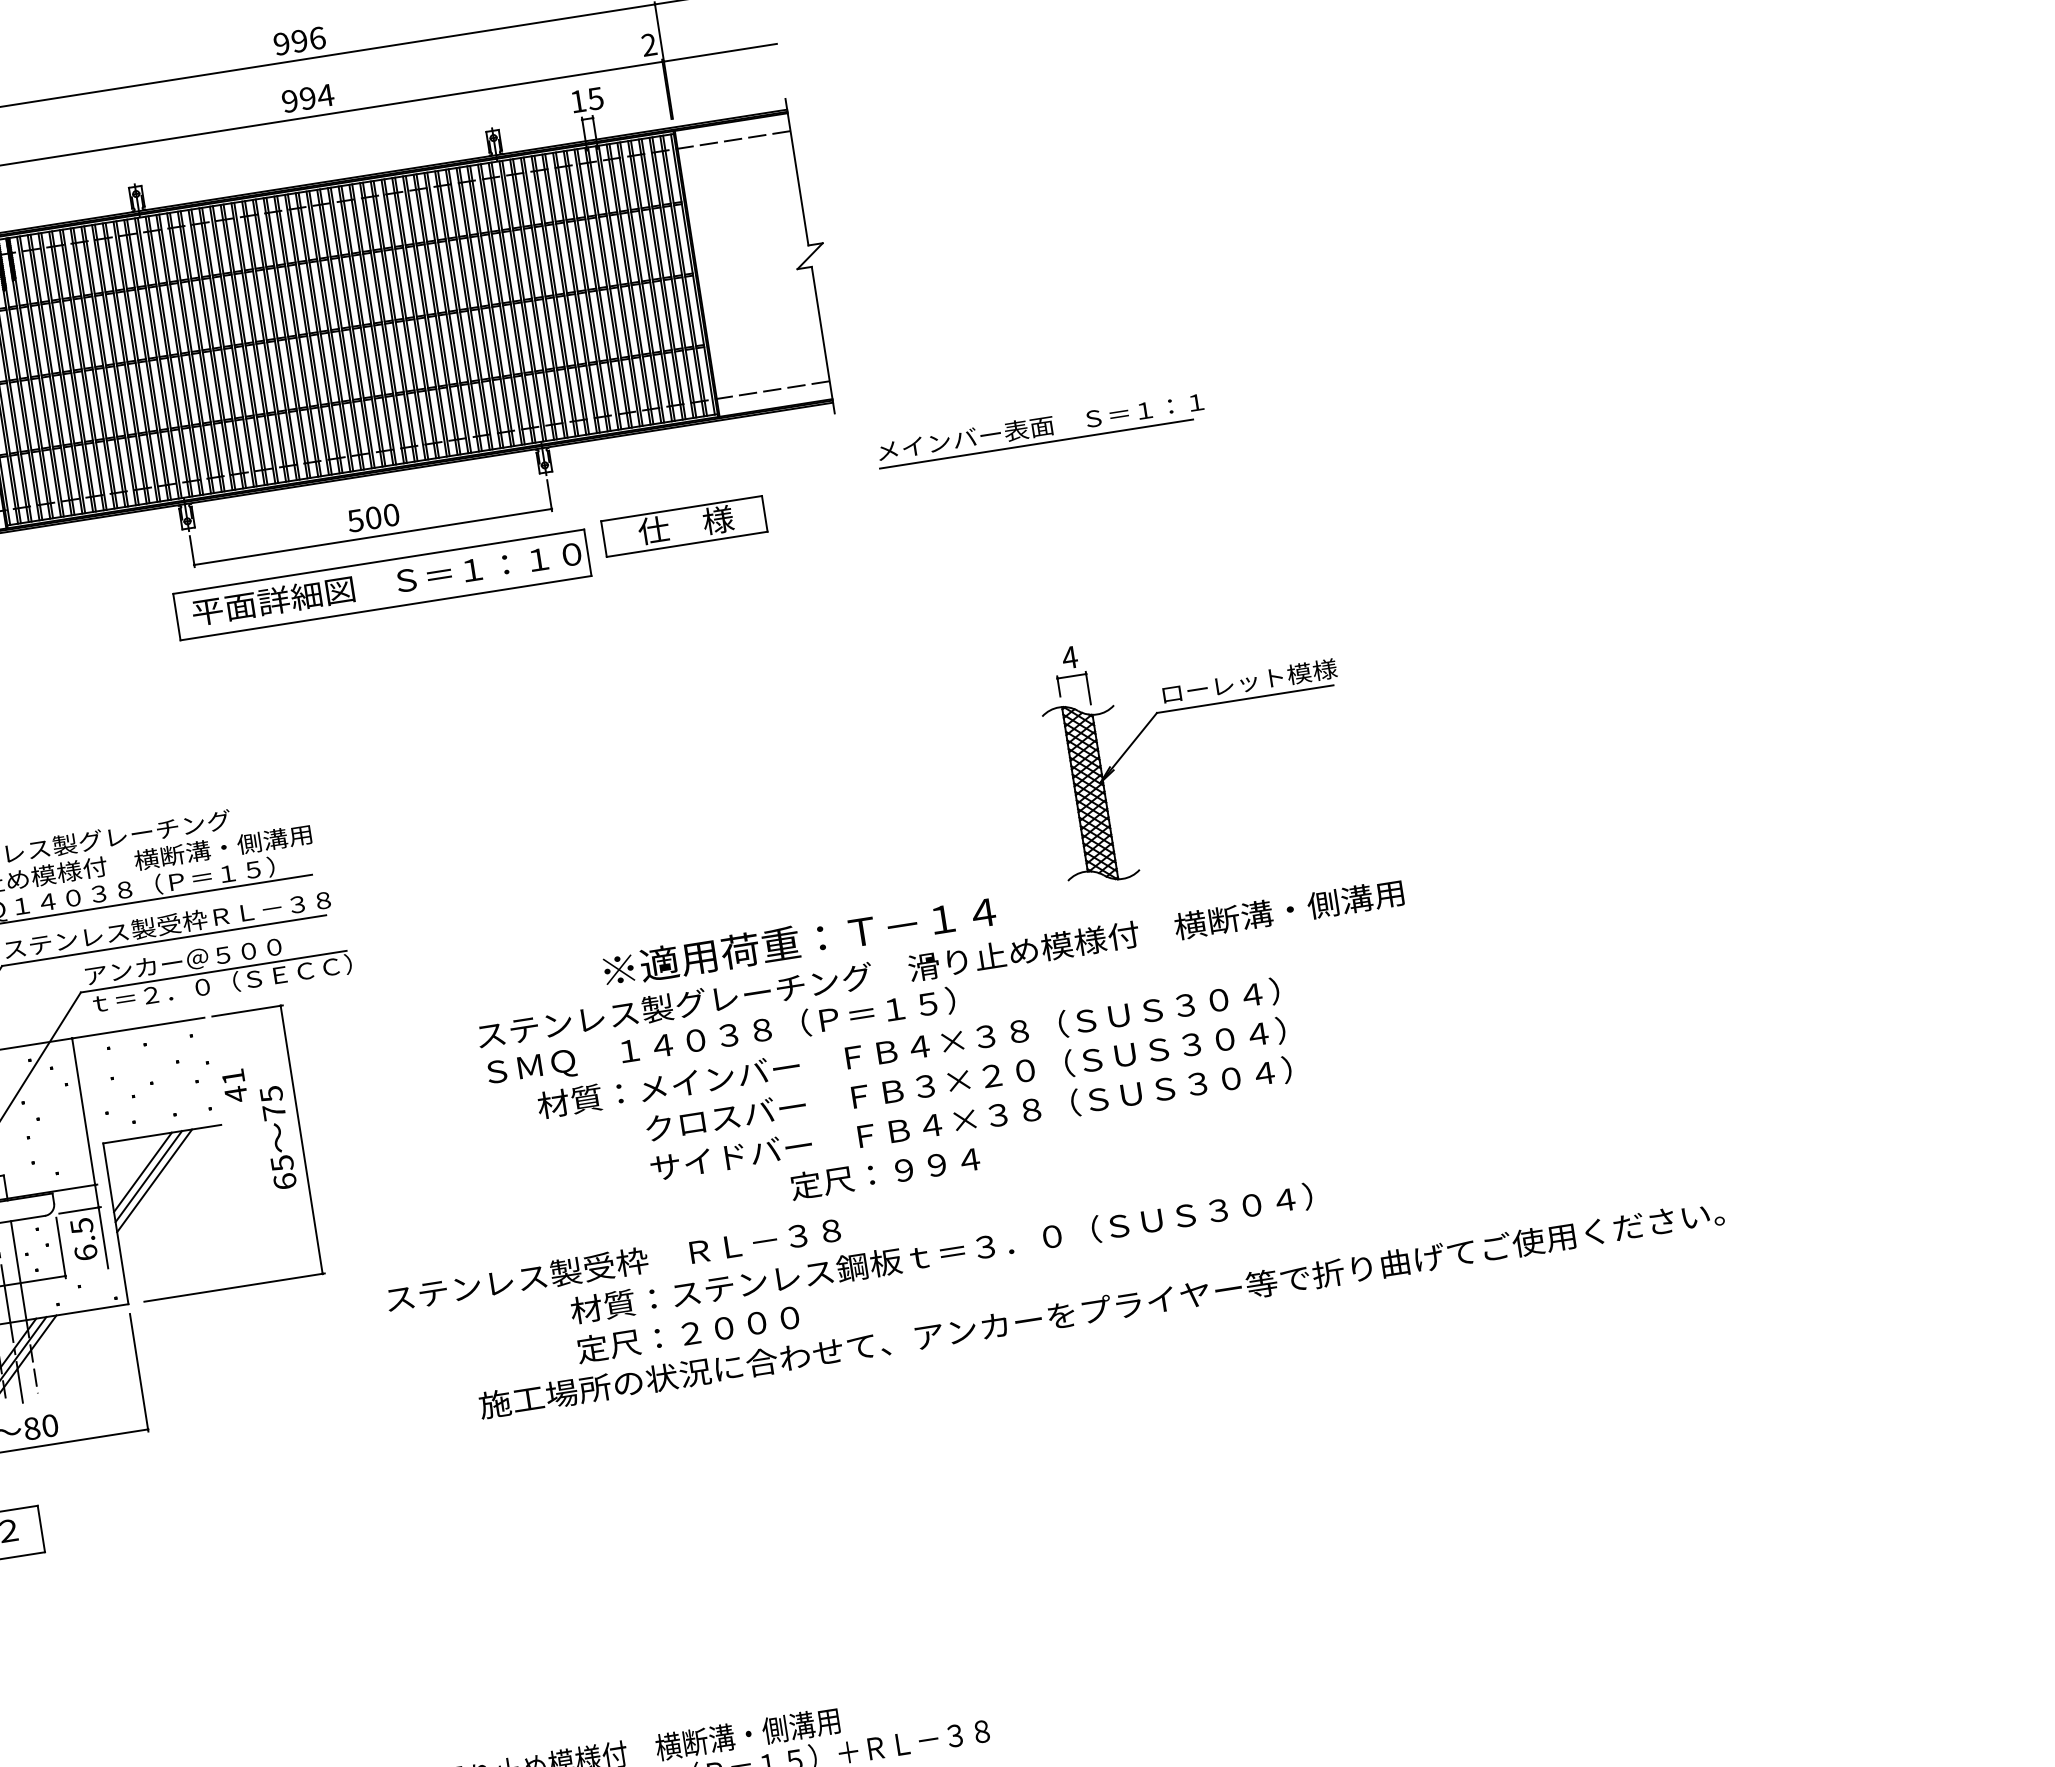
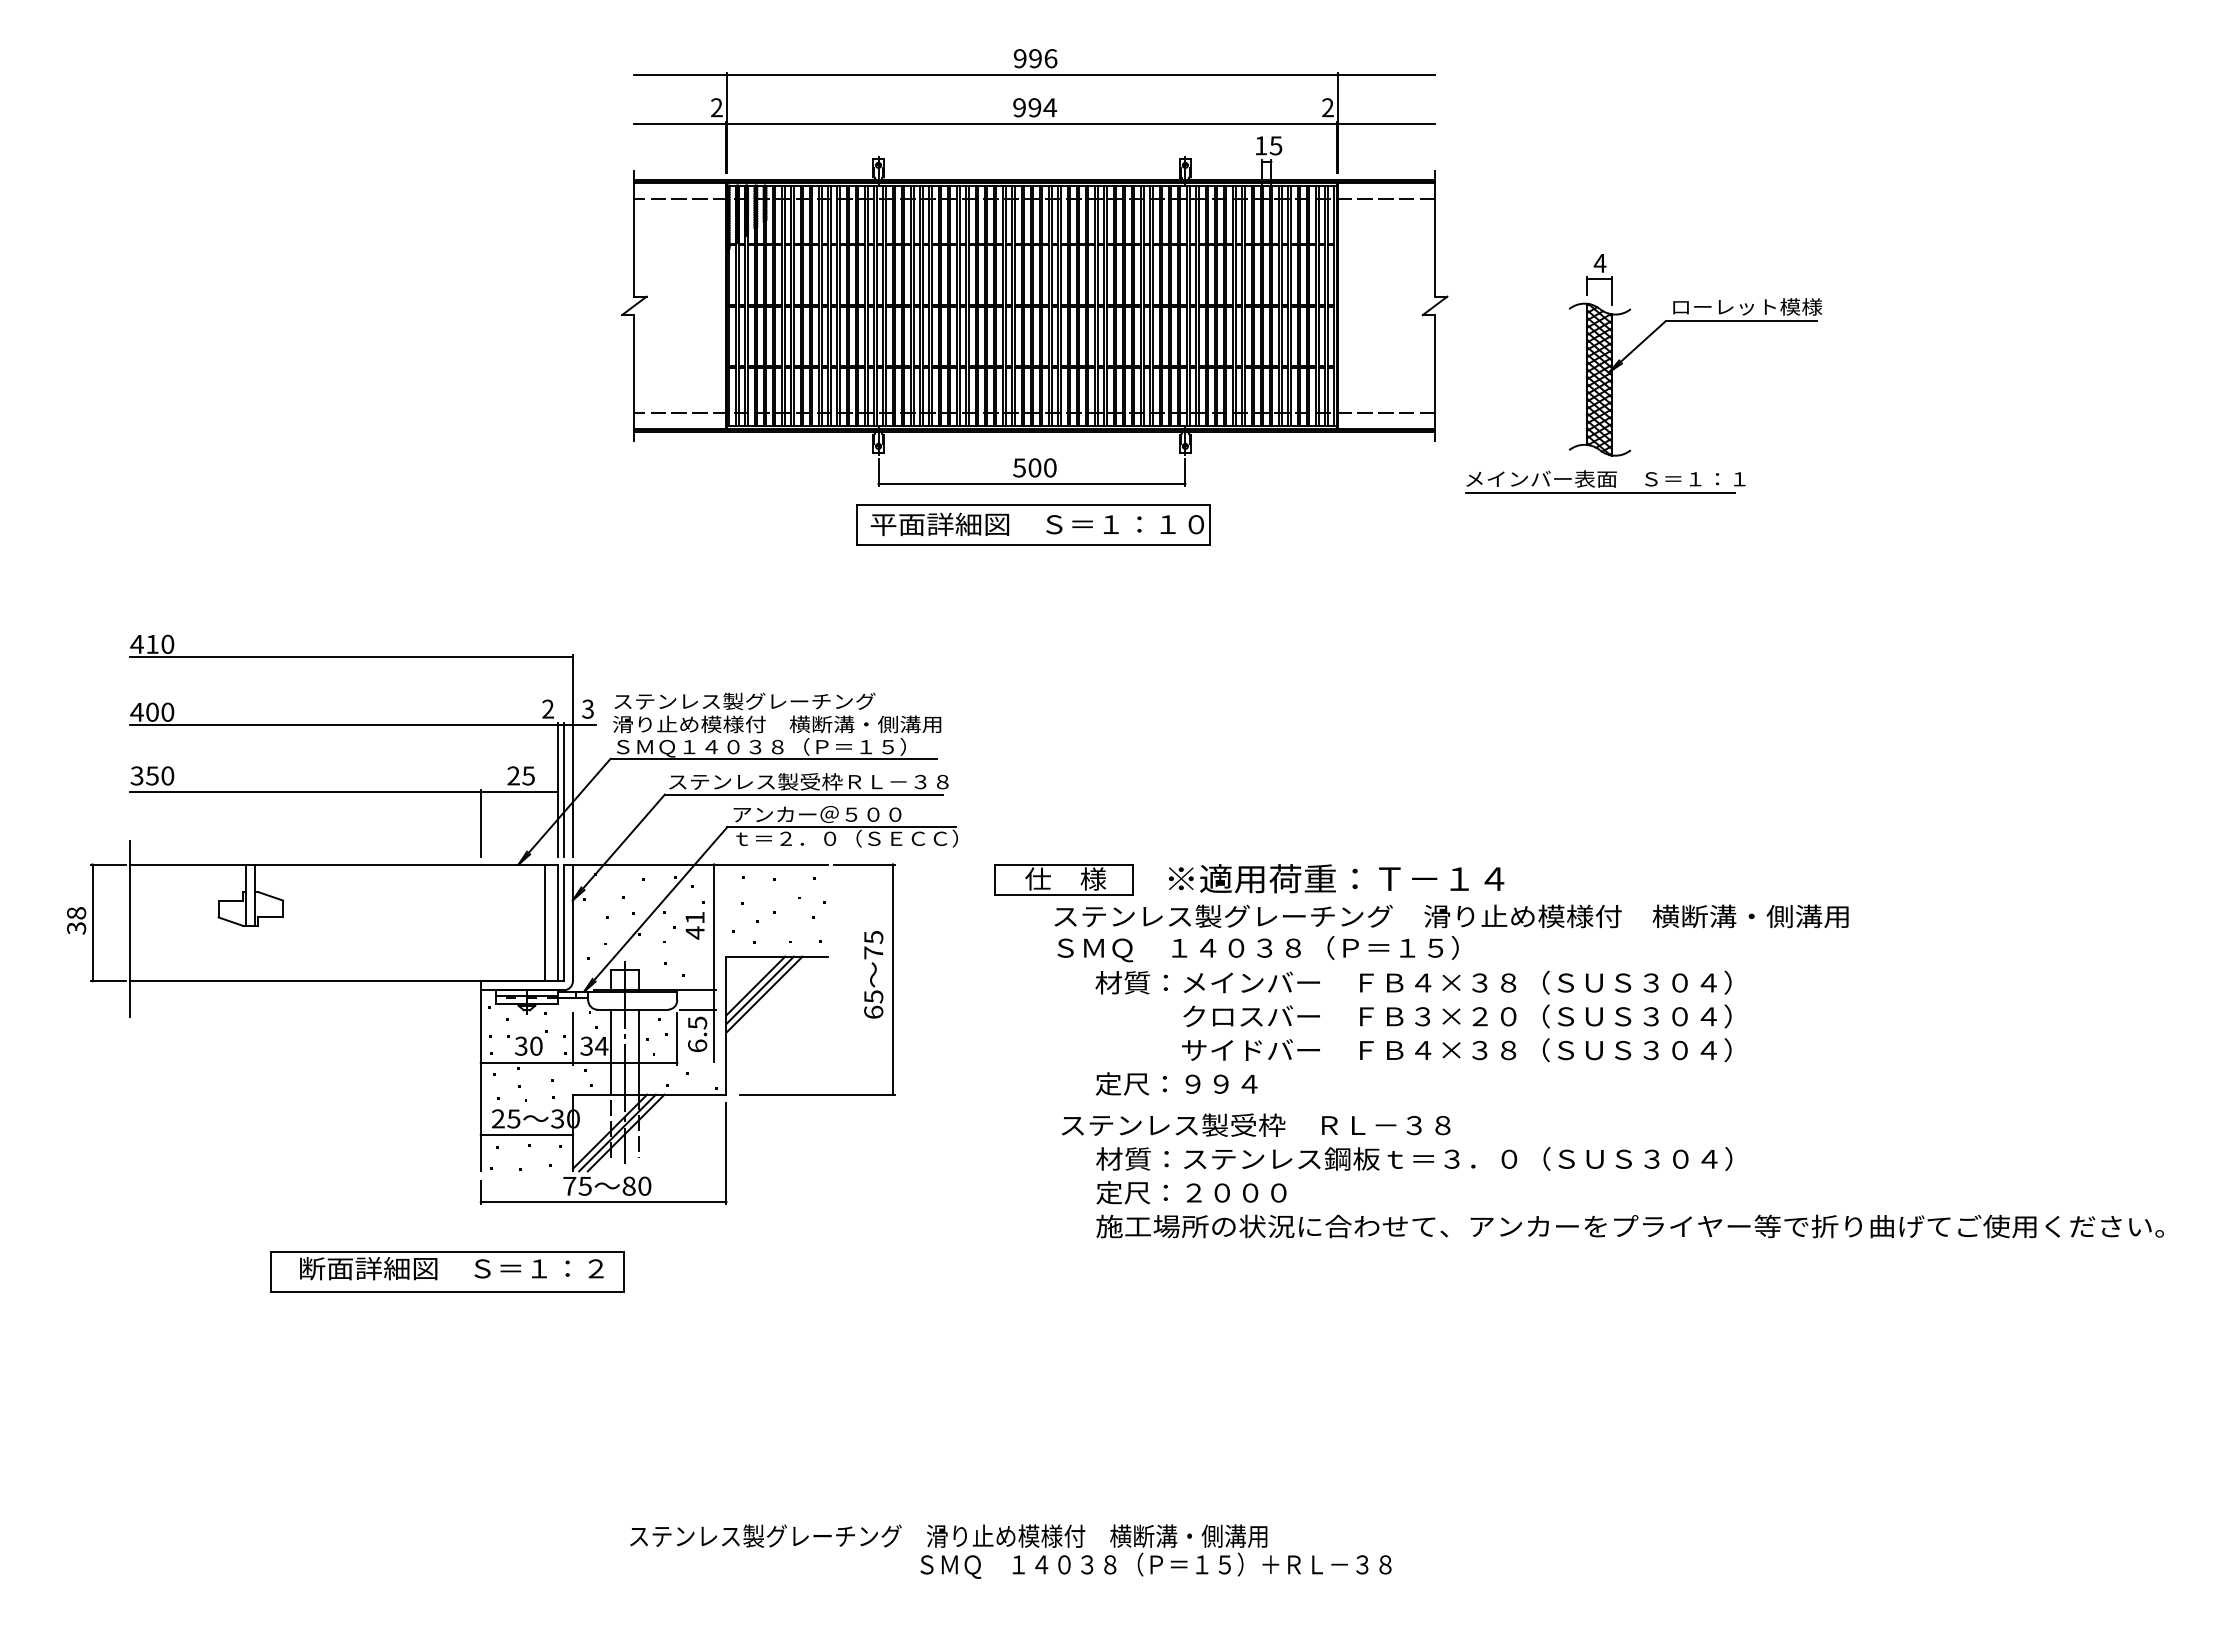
part: (683, 526) -> (1063, 879), moved
part: (1191, 707) -> (1695, 321), moved
text: (234, 1085) -> (694, 925), moved
text: (884, 1172) -> (1176, 1083), moved
text: (612, 1263) -> (1255, 1124), moved
text: (1100, 1309) -> (1629, 1226), moved

